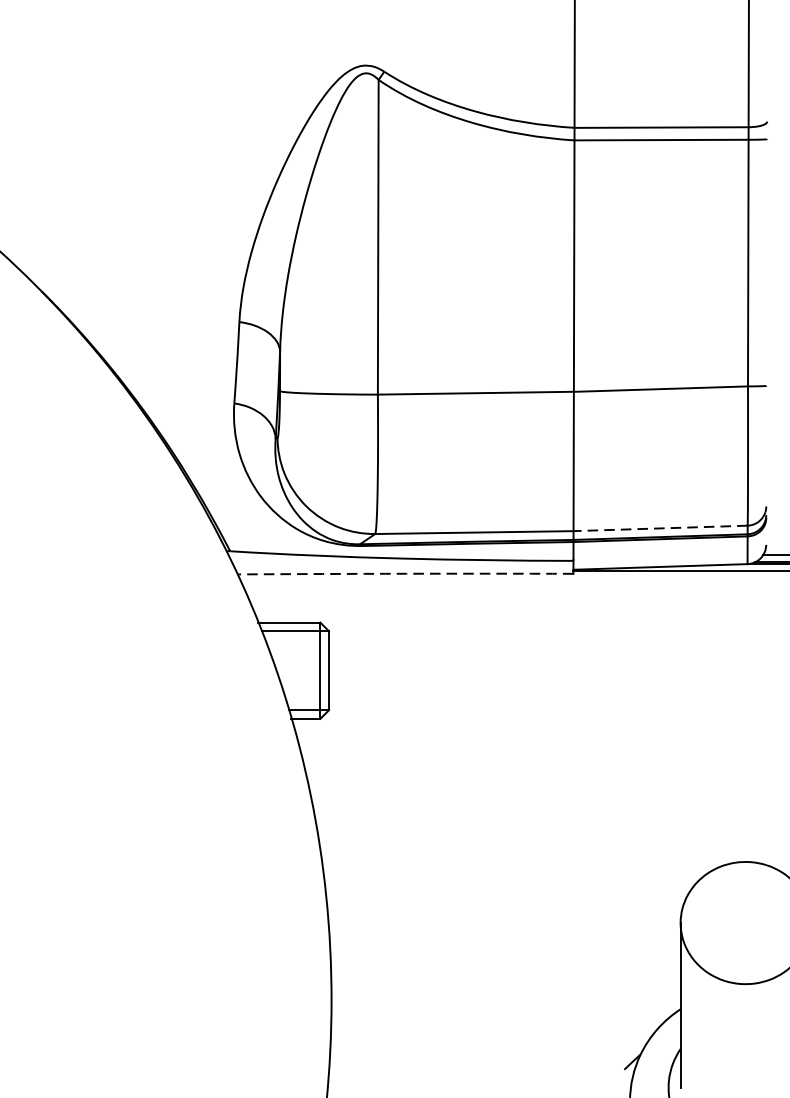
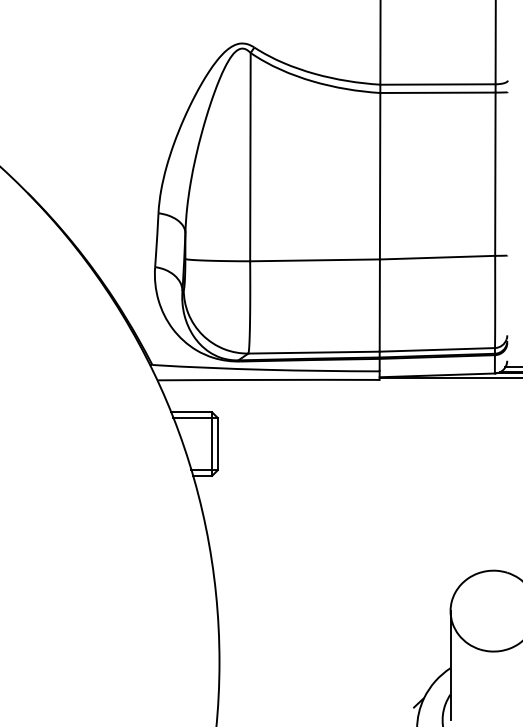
line: (660, 527) -> (437, 349), dashed -> solid
arc: (405, 573) -> (268, 379), dashed -> solid

